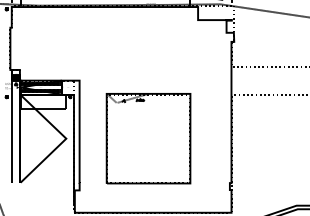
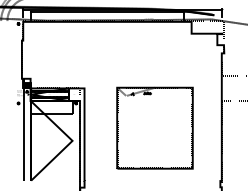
part: (148, 138) -> (154, 128), moved

